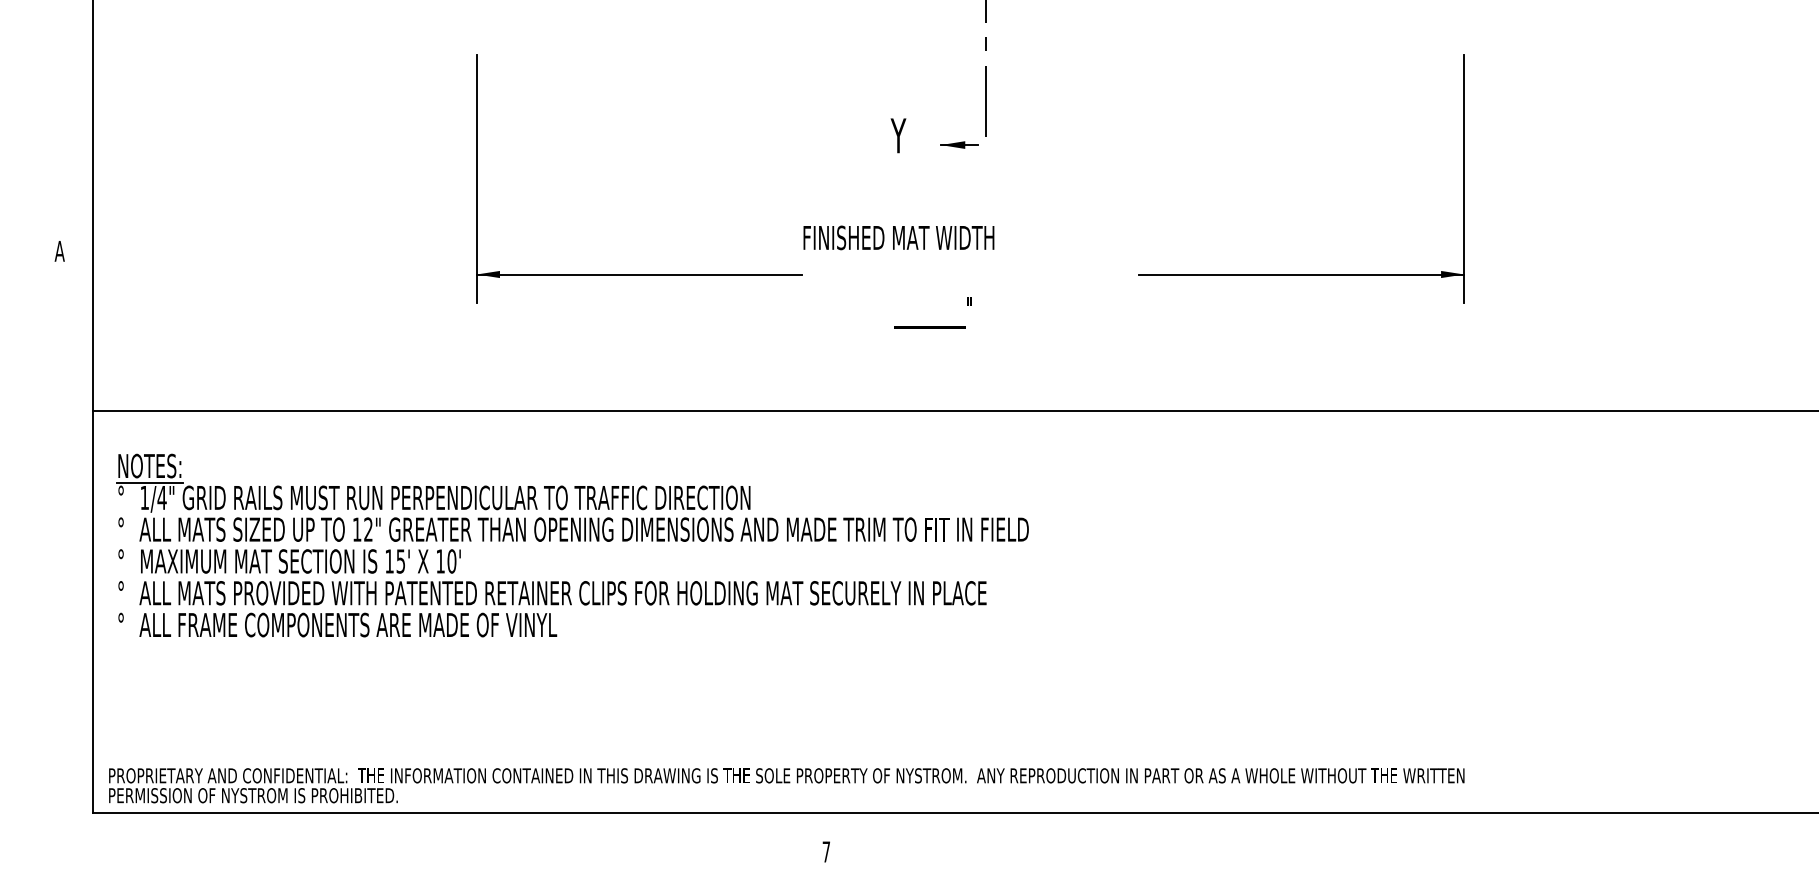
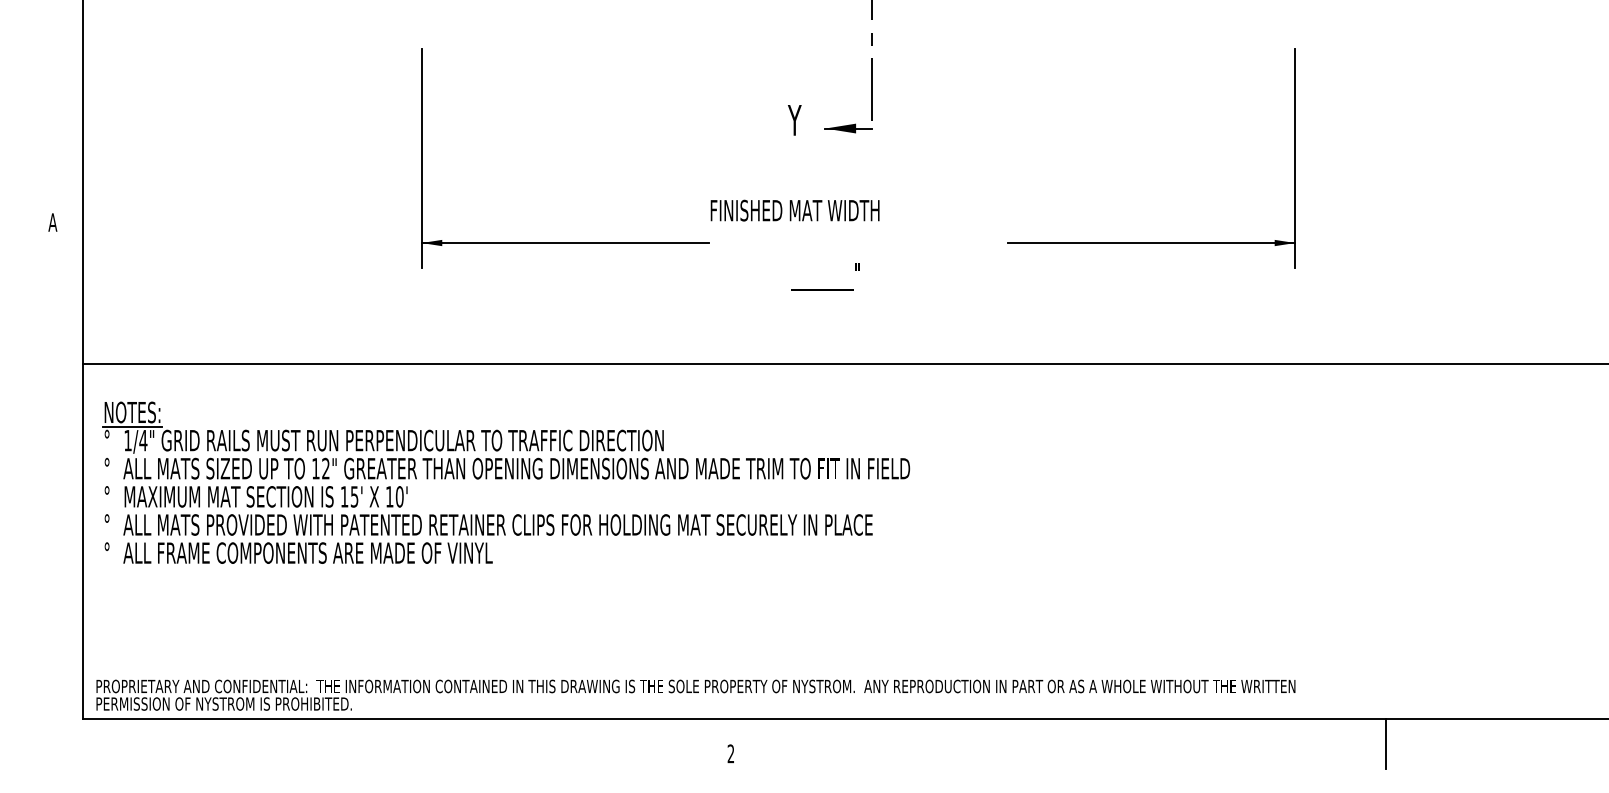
part: (959, 145) -> (848, 128), size x1.43
line: (1567, 841) -> (1386, 744), added
text: (825, 851) -> (730, 753), 7 -> 2

